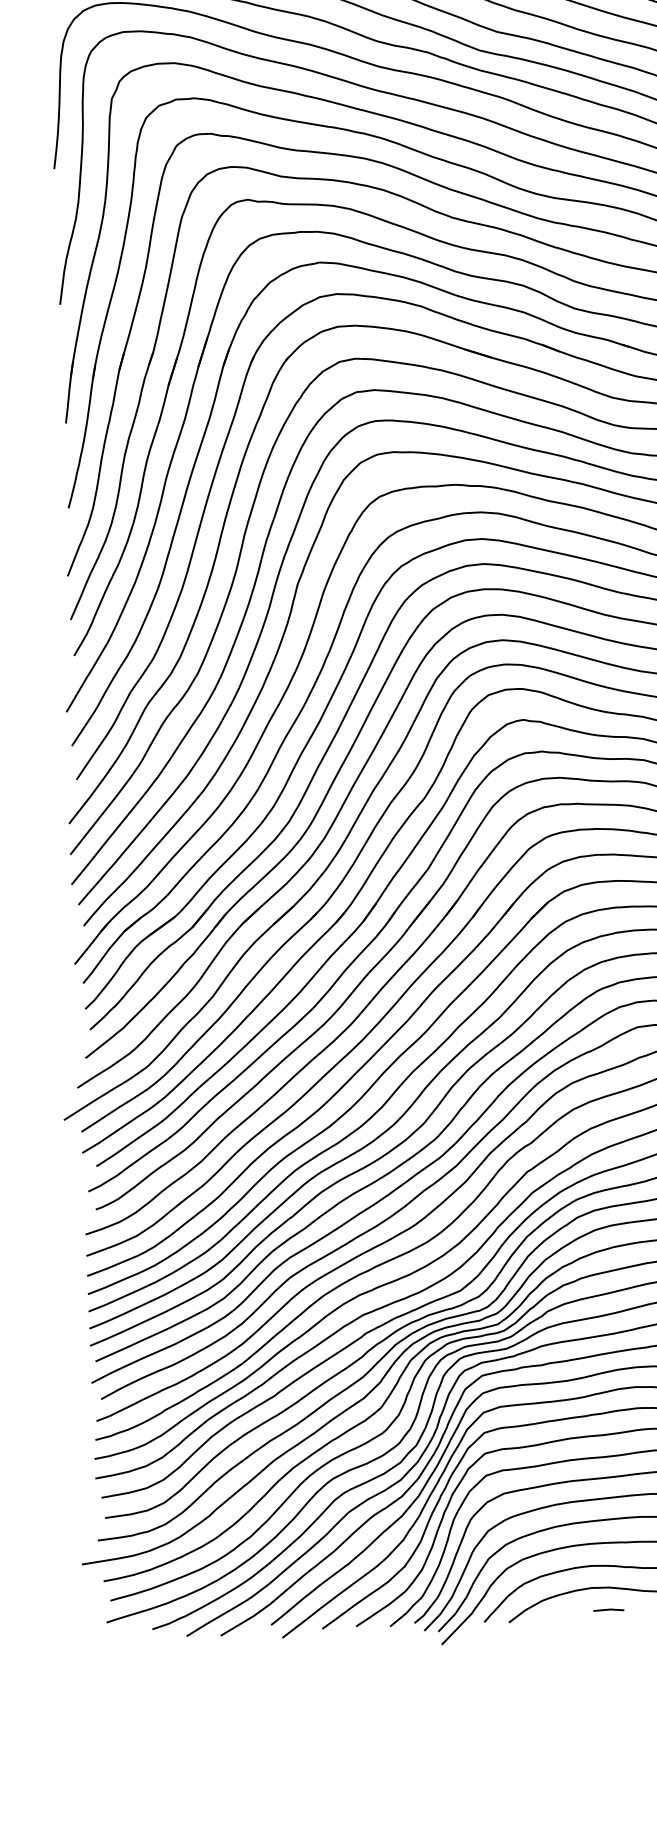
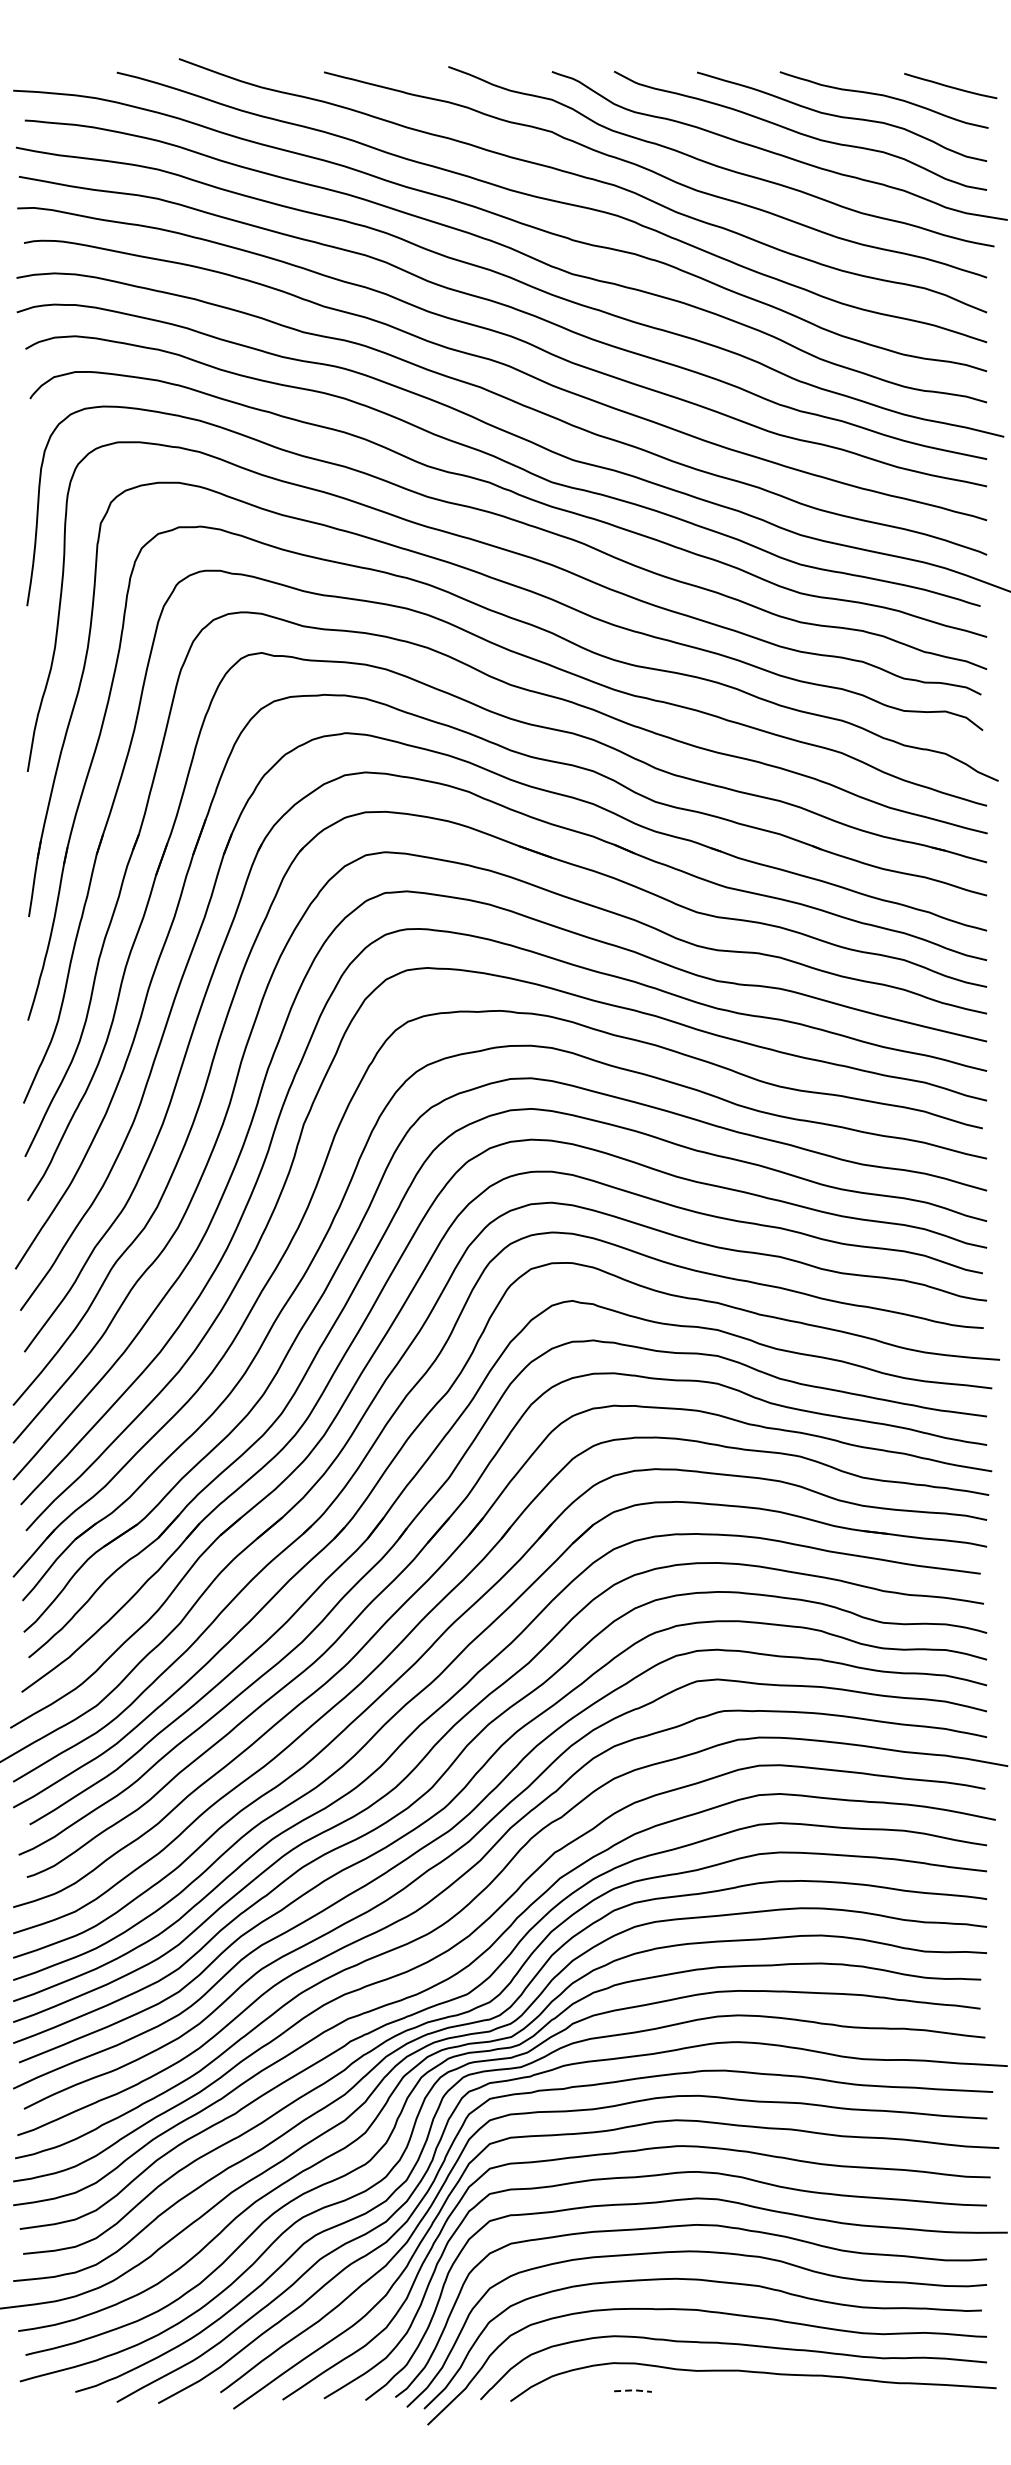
line: (609, 1609) -> (633, 2390), solid -> dashed

